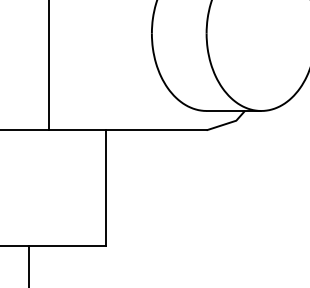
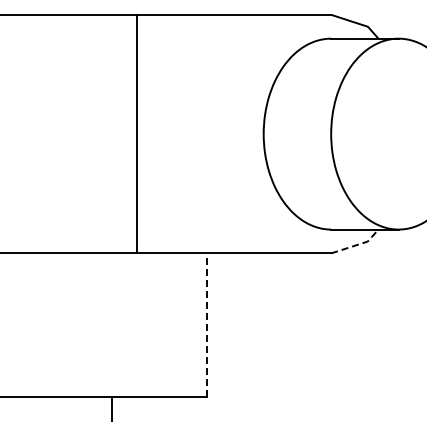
line: (228, 123) -> (358, 244), solid -> dashed
line: (106, 188) -> (207, 325), solid -> dashed

